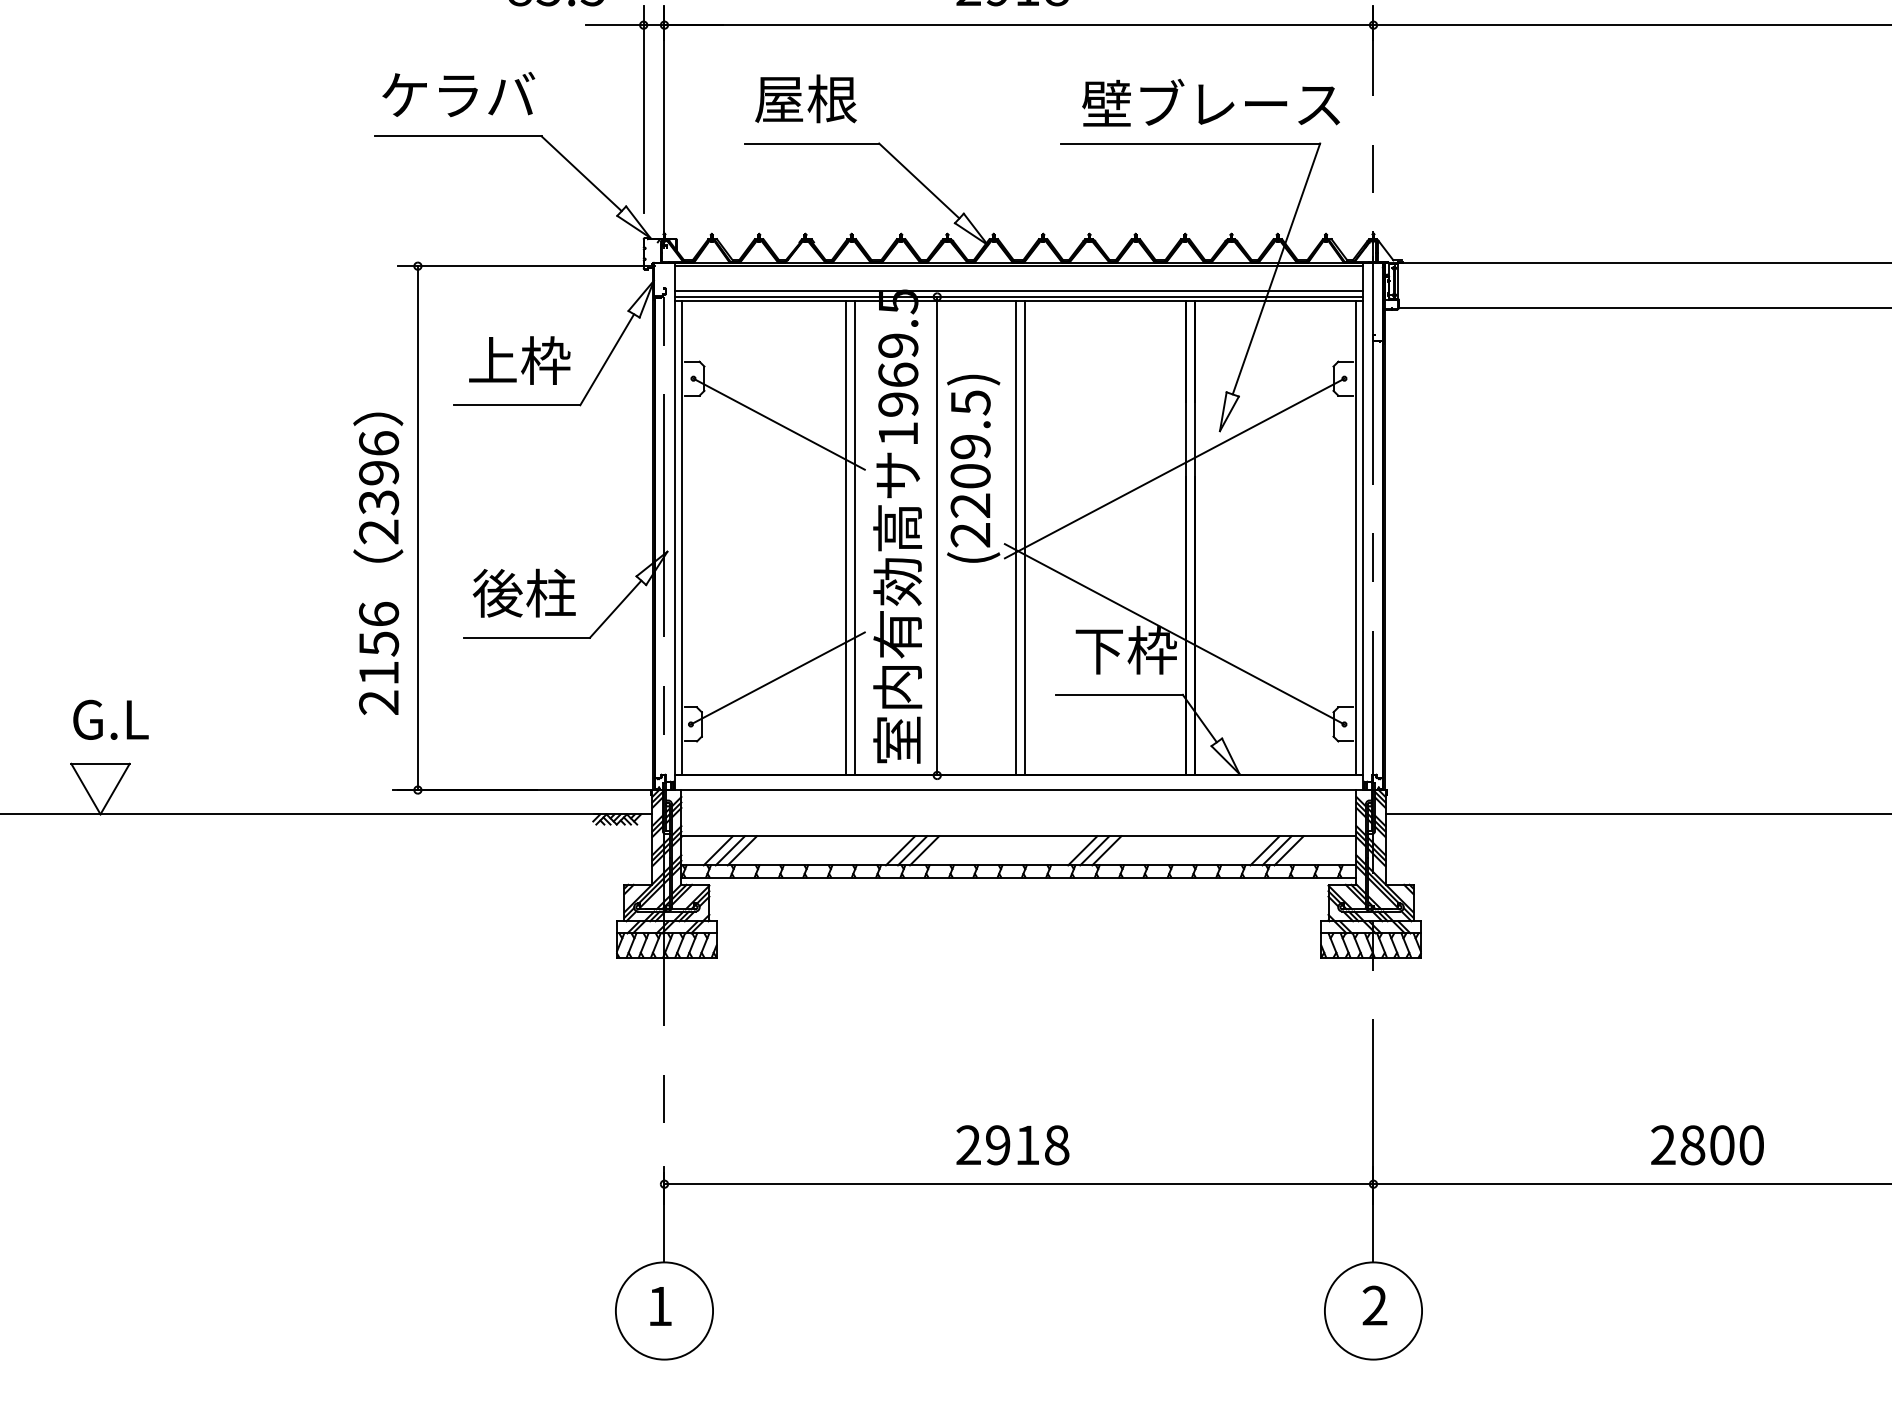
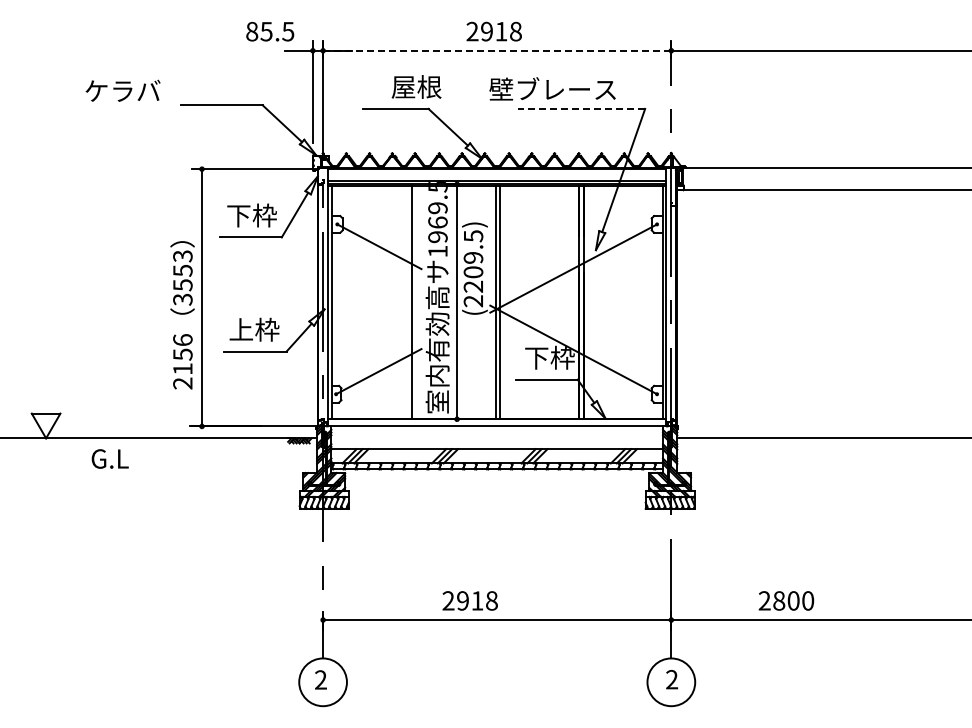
line: (1019, 24) -> (497, 50), solid -> dashed
text: (457, 93) -> (122, 90), moved
text: (805, 97) -> (416, 86), moved
text: (1210, 101) -> (552, 88), moved
line: (1190, 142) -> (581, 108), solid -> dashed
text: (492, 360) -> (238, 215), 上枠 -> 下枠
text: (378, 486) -> (182, 277), 2396 -> 3553
line: (854, 537) -> (416, 302), removed
text: (524, 592) -> (254, 329), 後柱 -> 上枠
text: (109, 718) -> (109, 458), moved
text: (1011, 1144) -> (469, 600), moved
text: (1707, 1144) -> (786, 600), moved
text: (659, 1305) -> (320, 679), 1 -> 2

